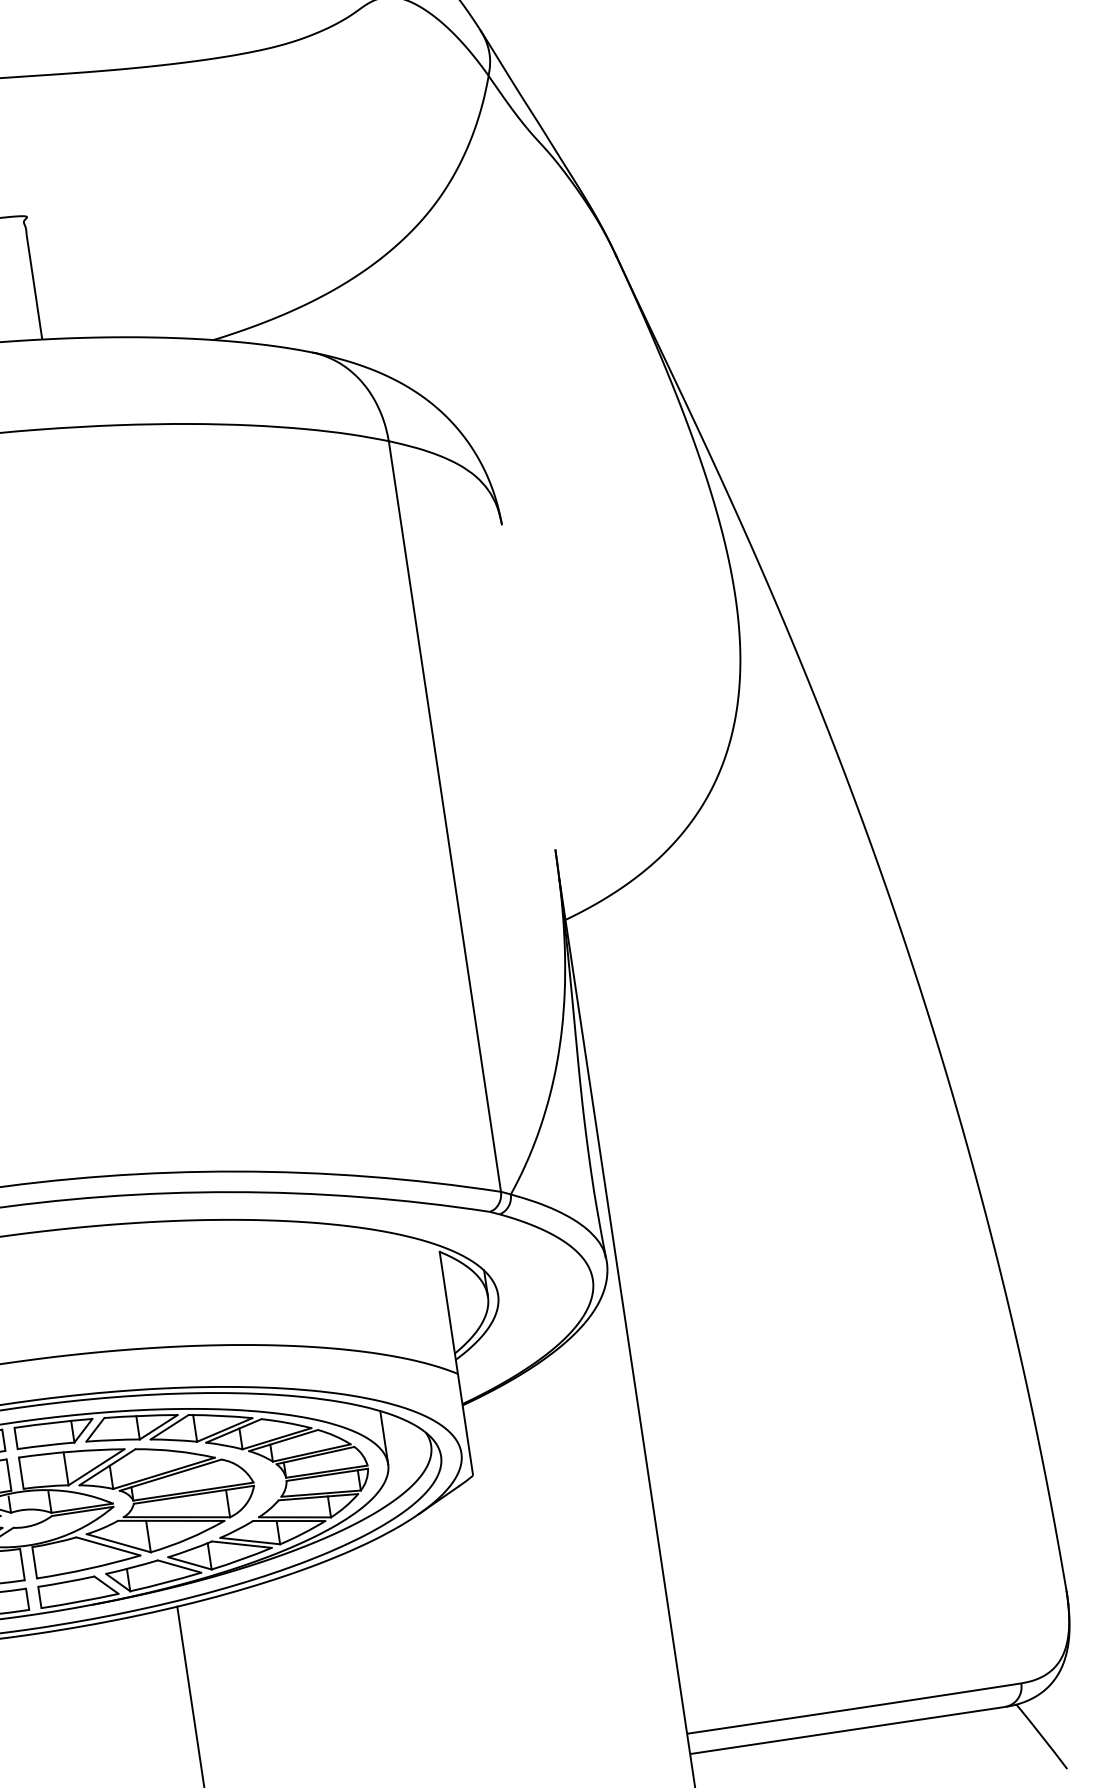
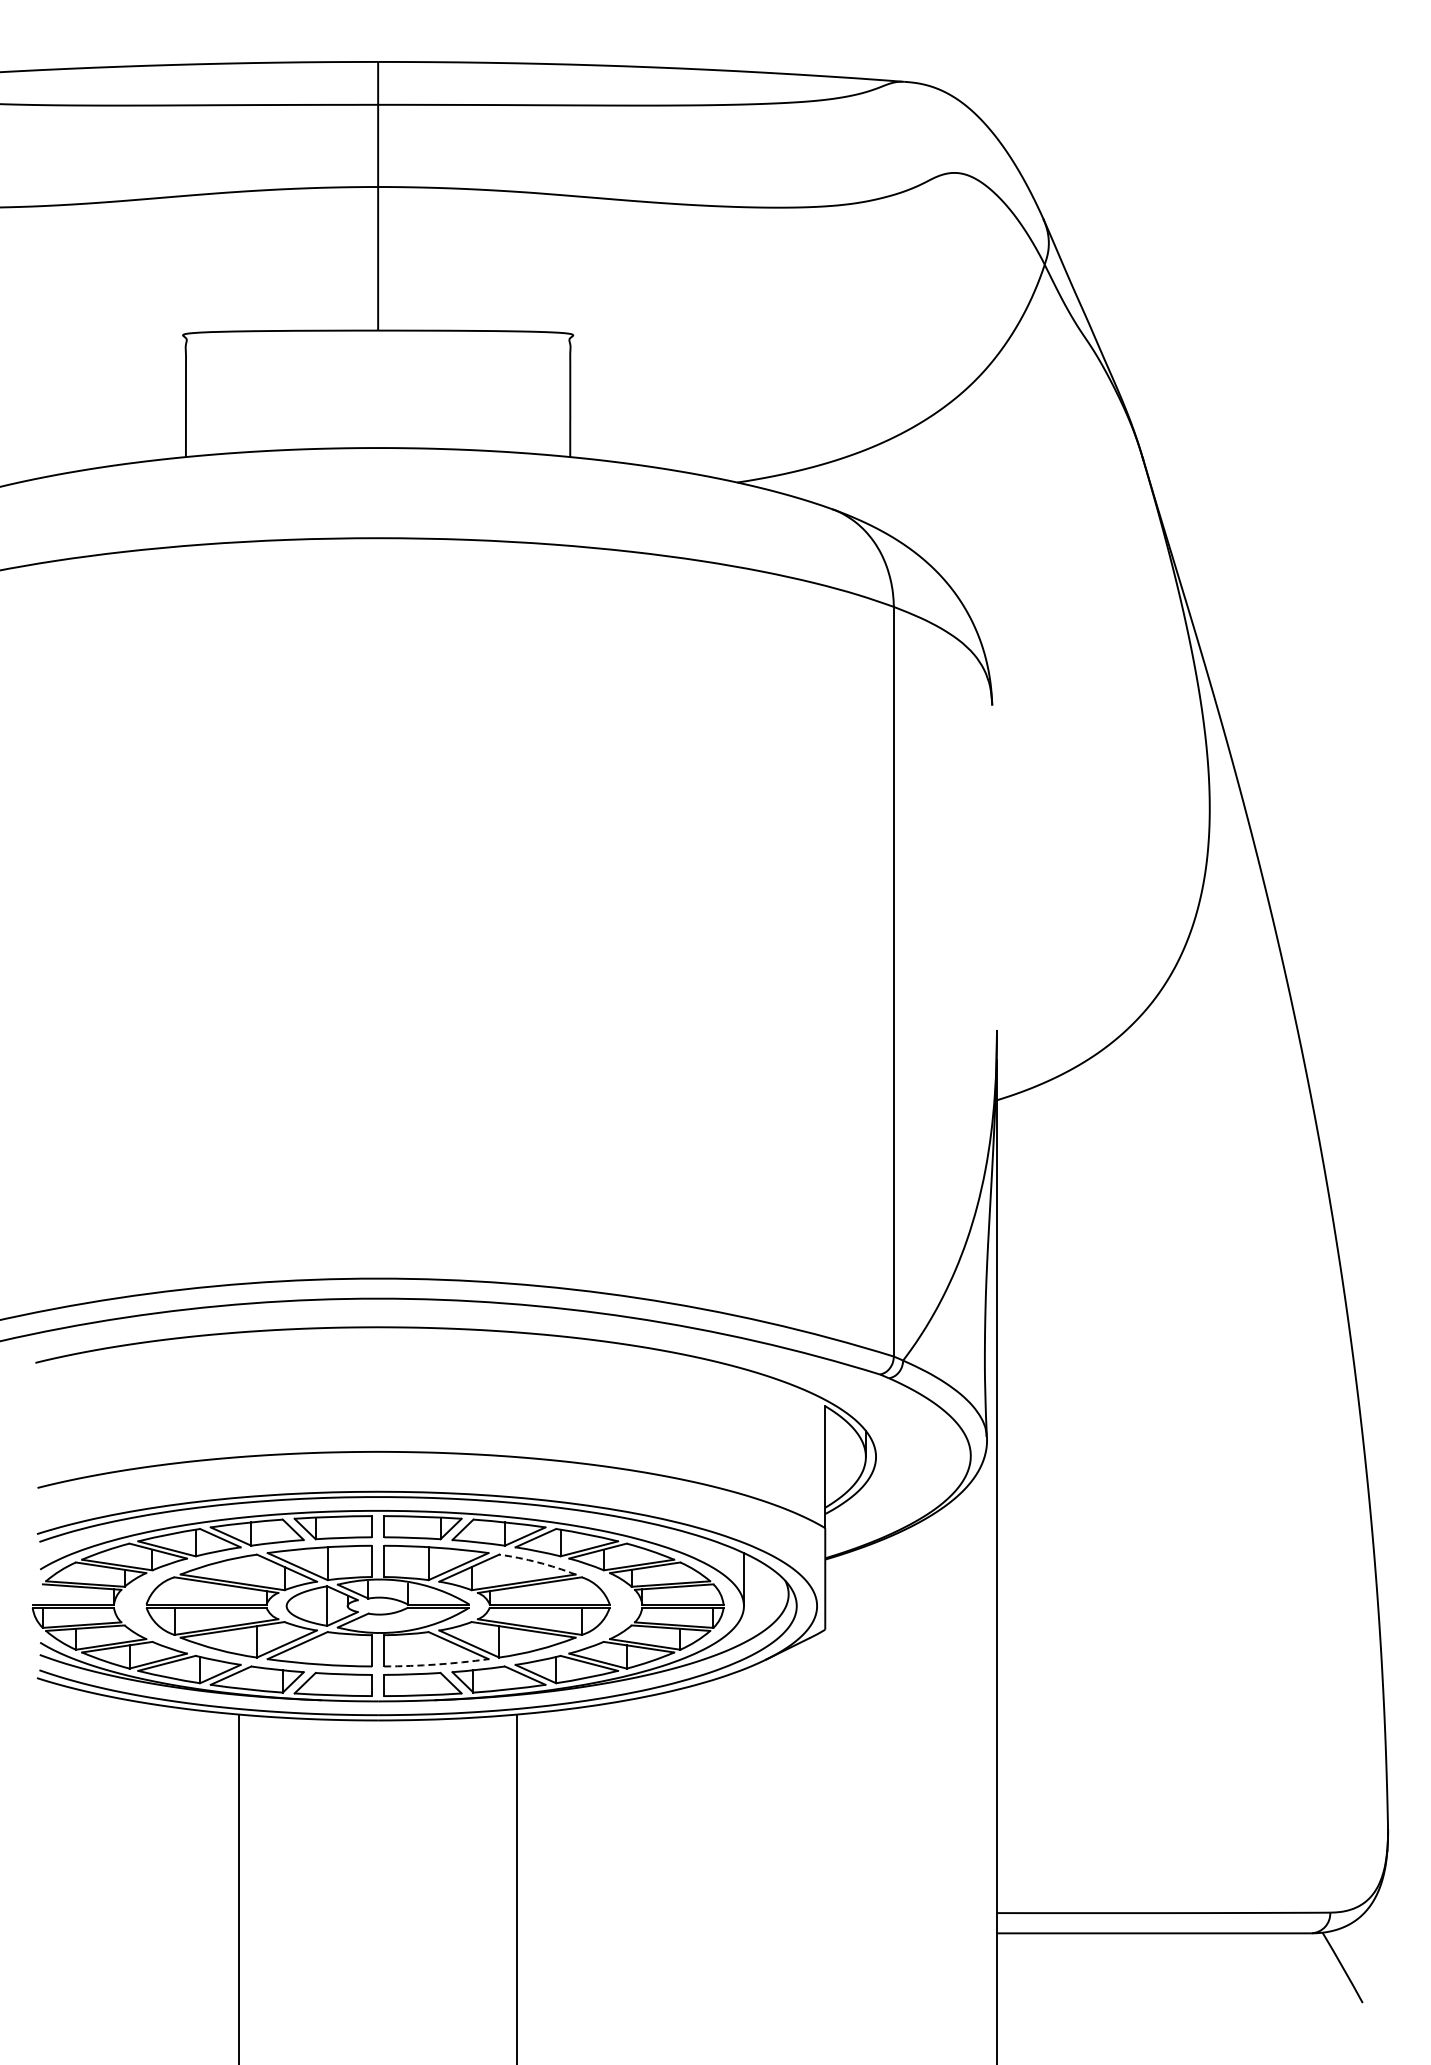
arc: (175, 1451) -> (538, 1562), solid -> dashed
arc: (89, 1568) -> (436, 1664), solid -> dashed

